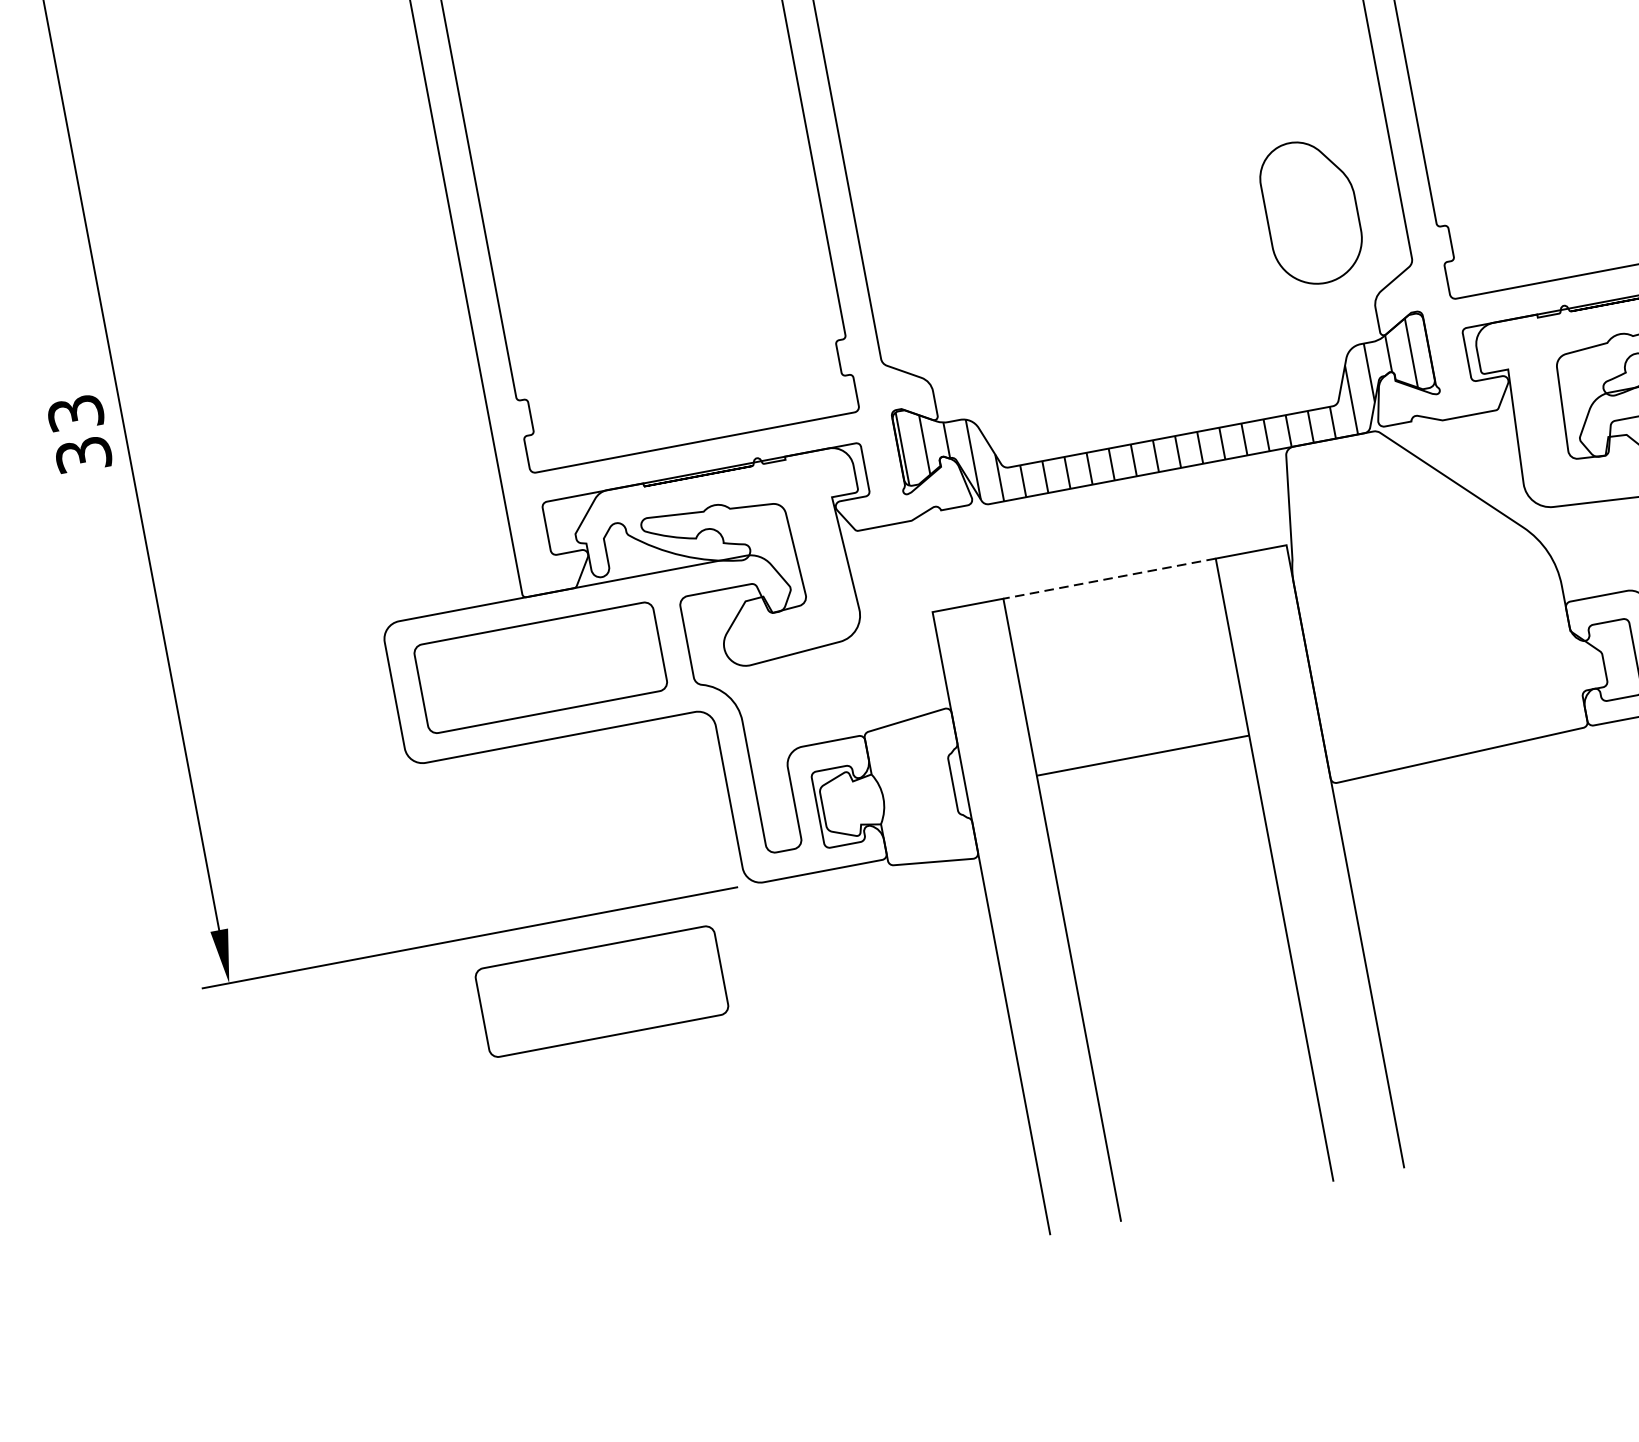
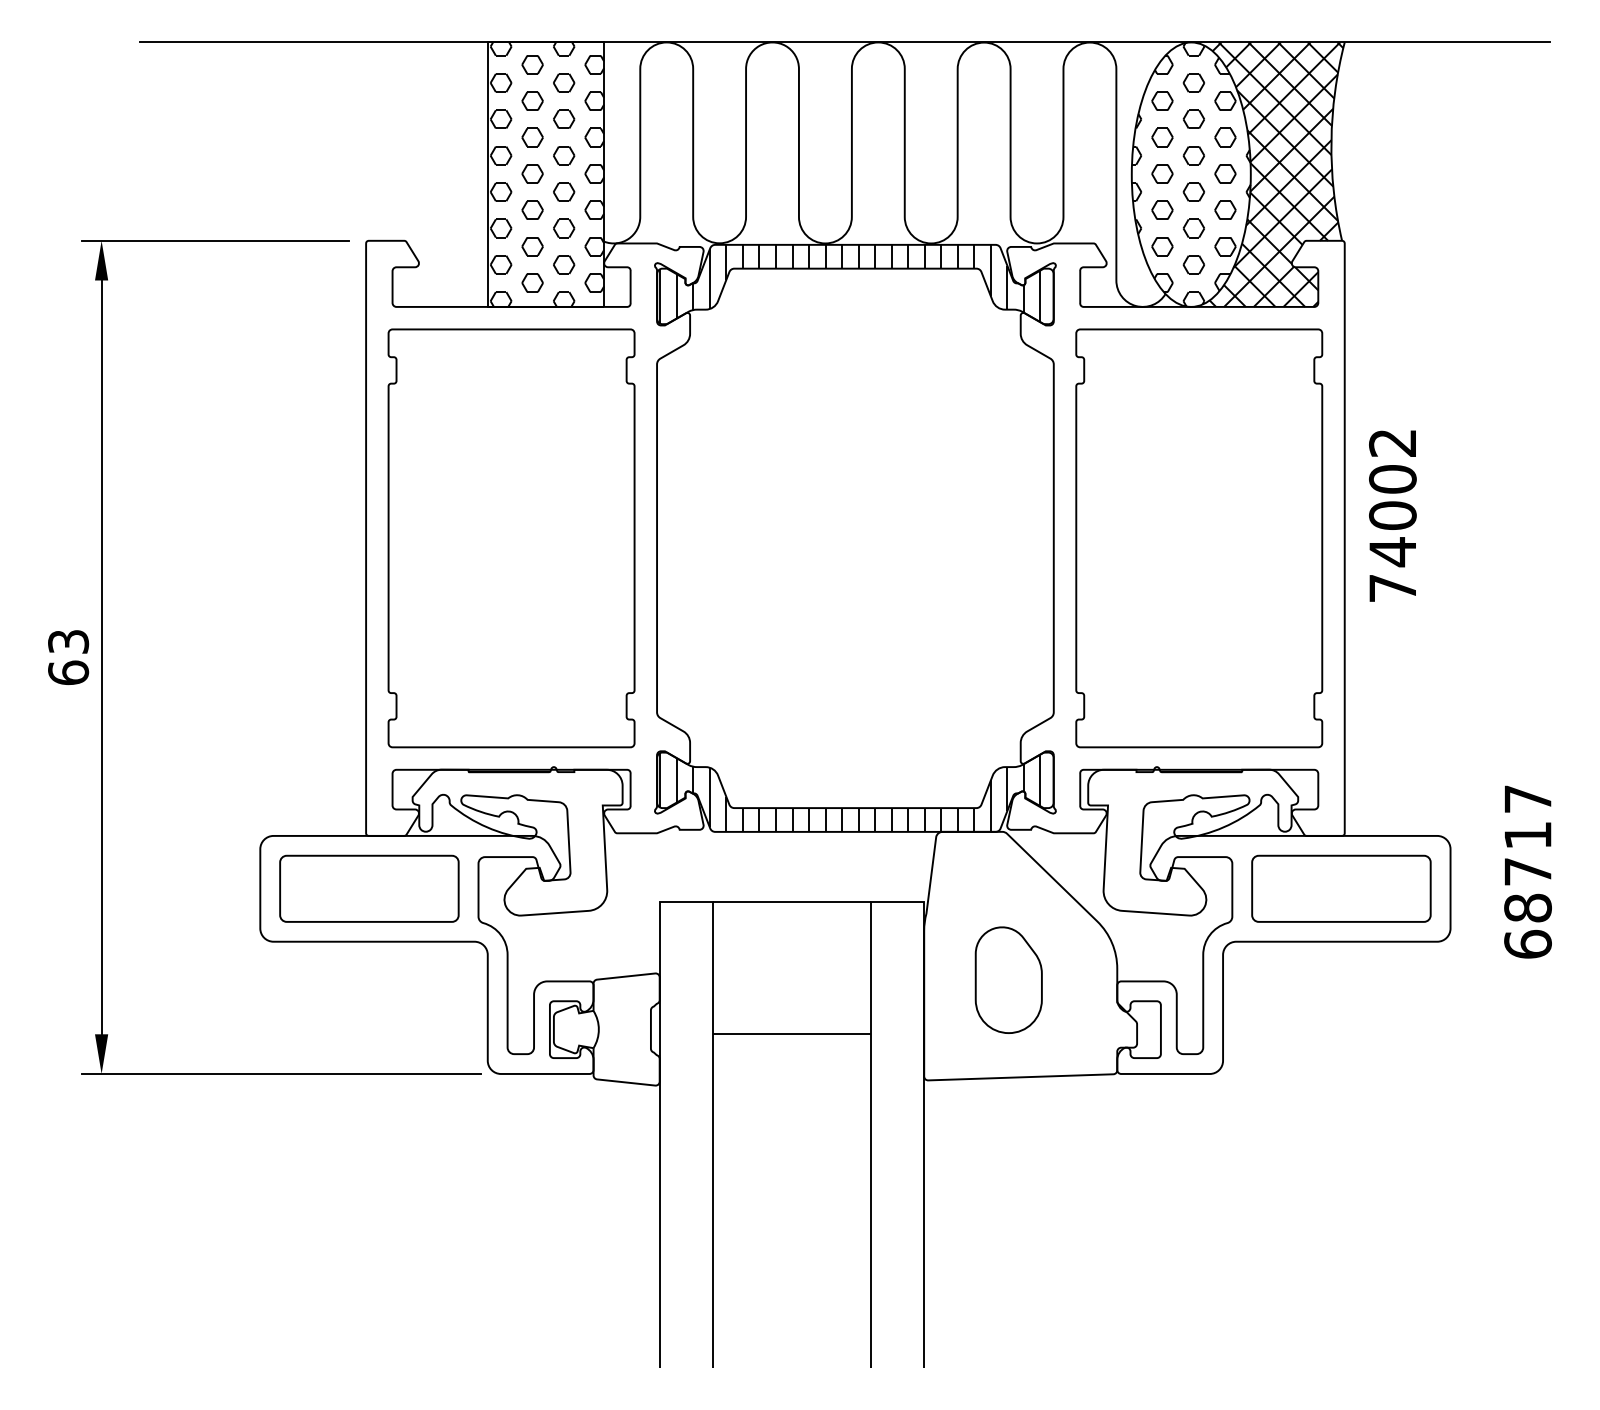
part: (1311, 211) -> (1008, 979), moved
text: (83, 454) -> (68, 672), 33 -> 63
line: (1109, 579) -> (791, 902), dashed -> solid
part: (602, 991) -> (369, 1130), removed

